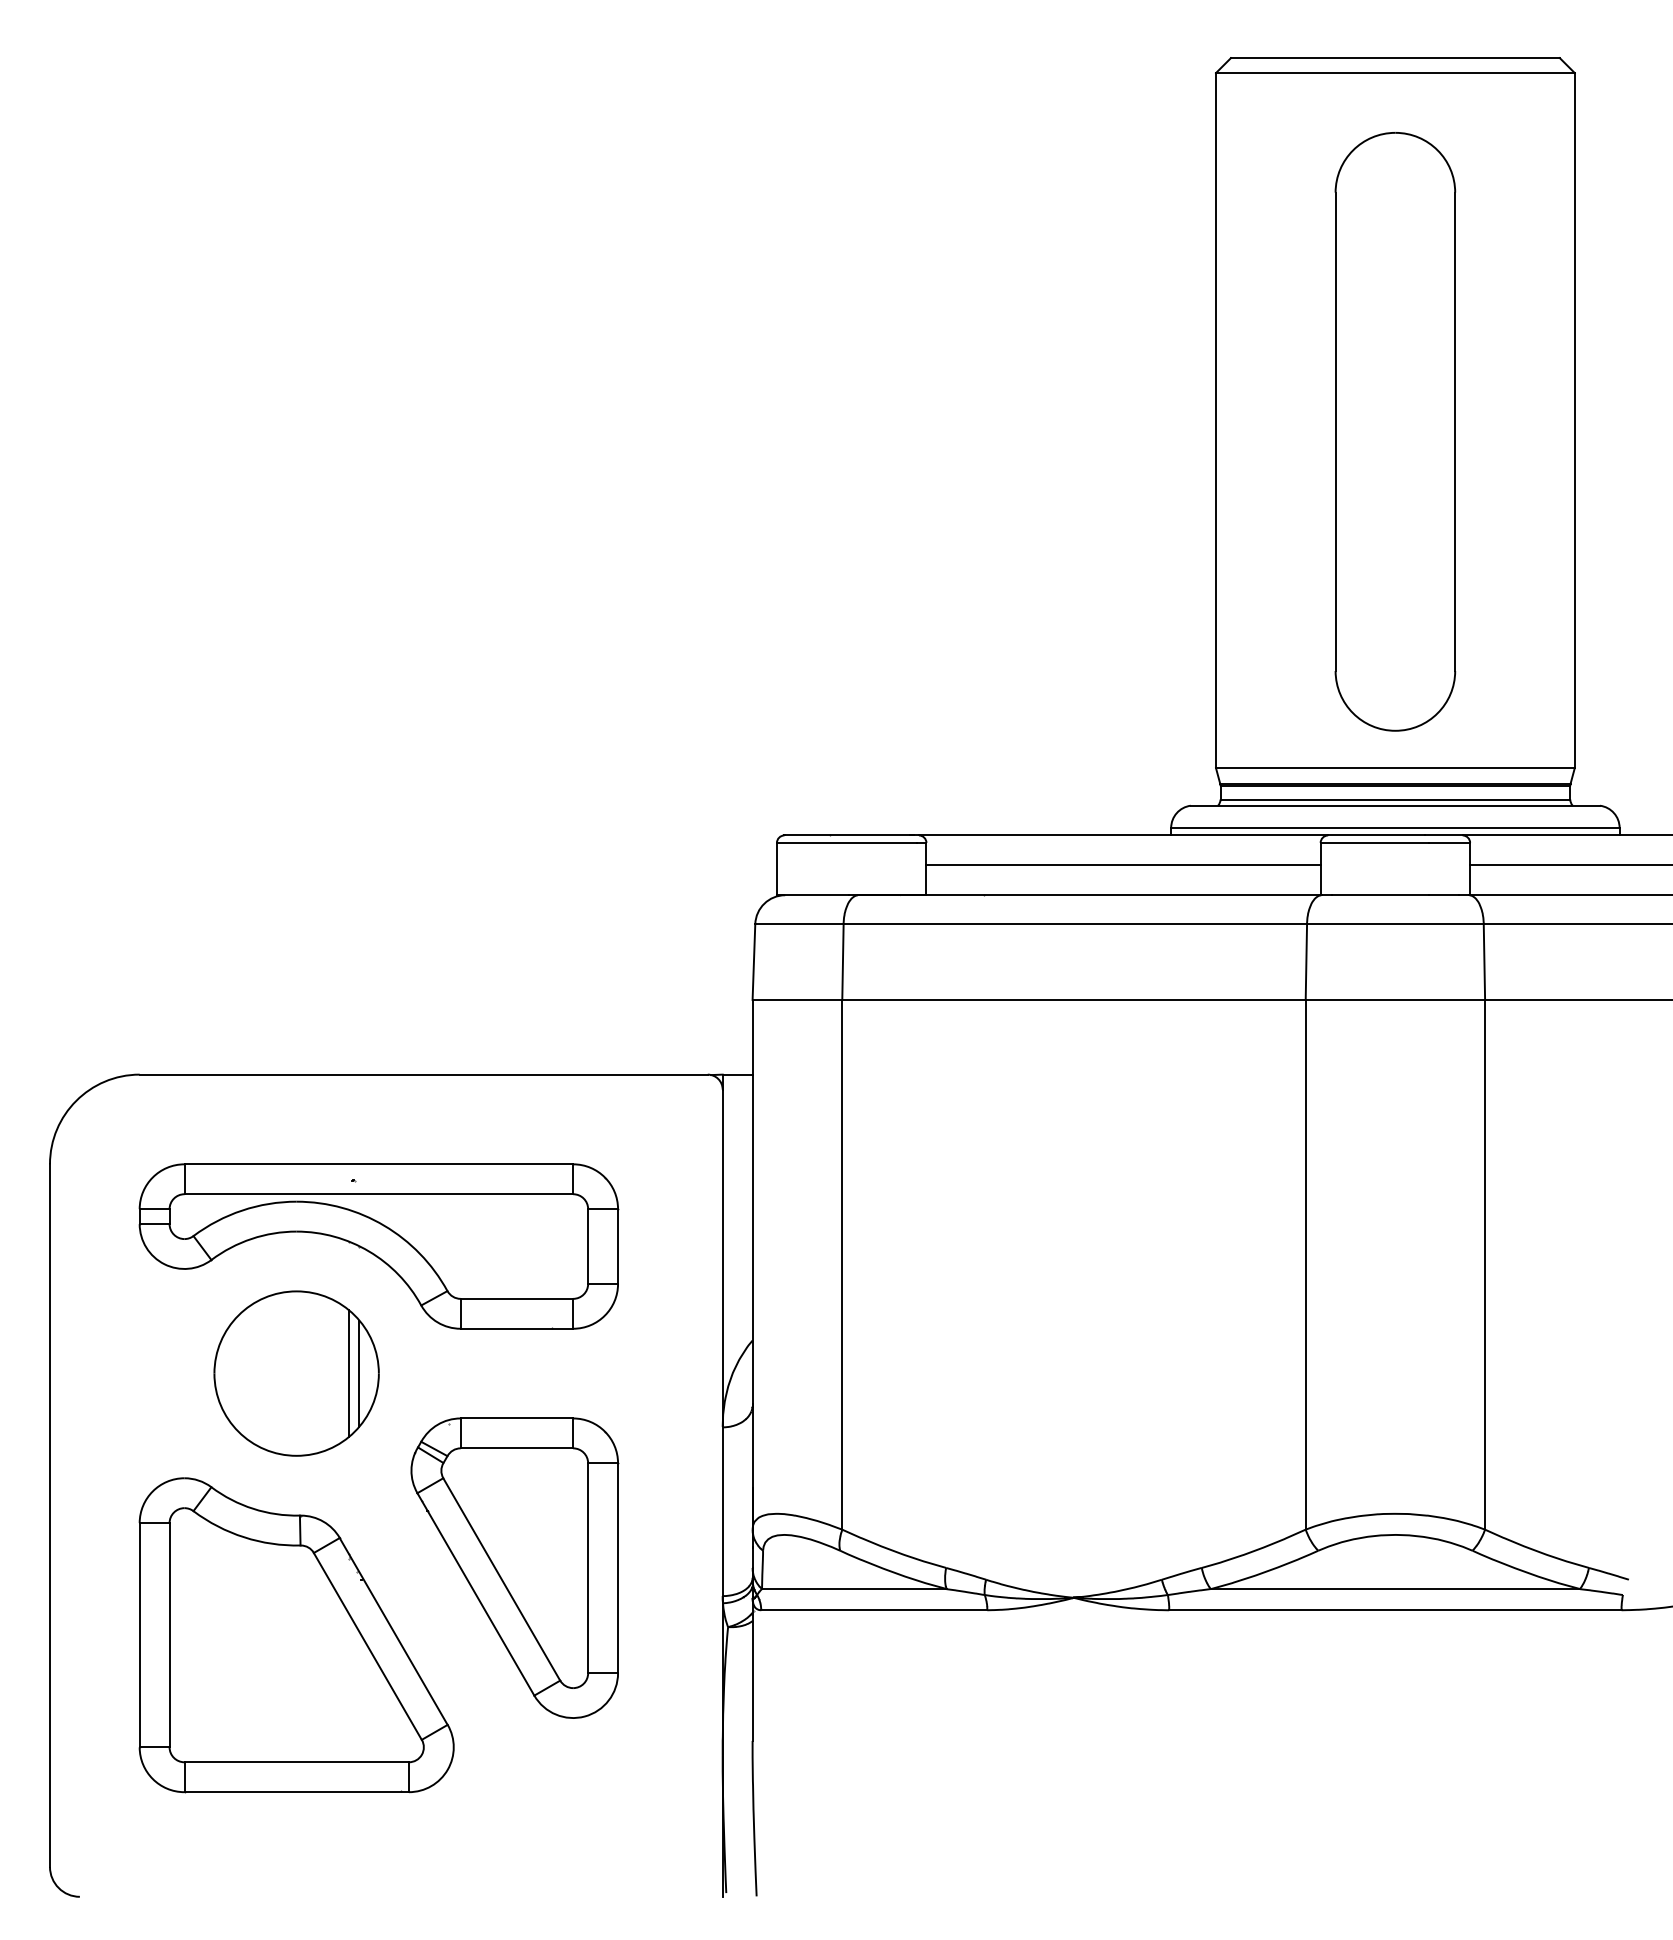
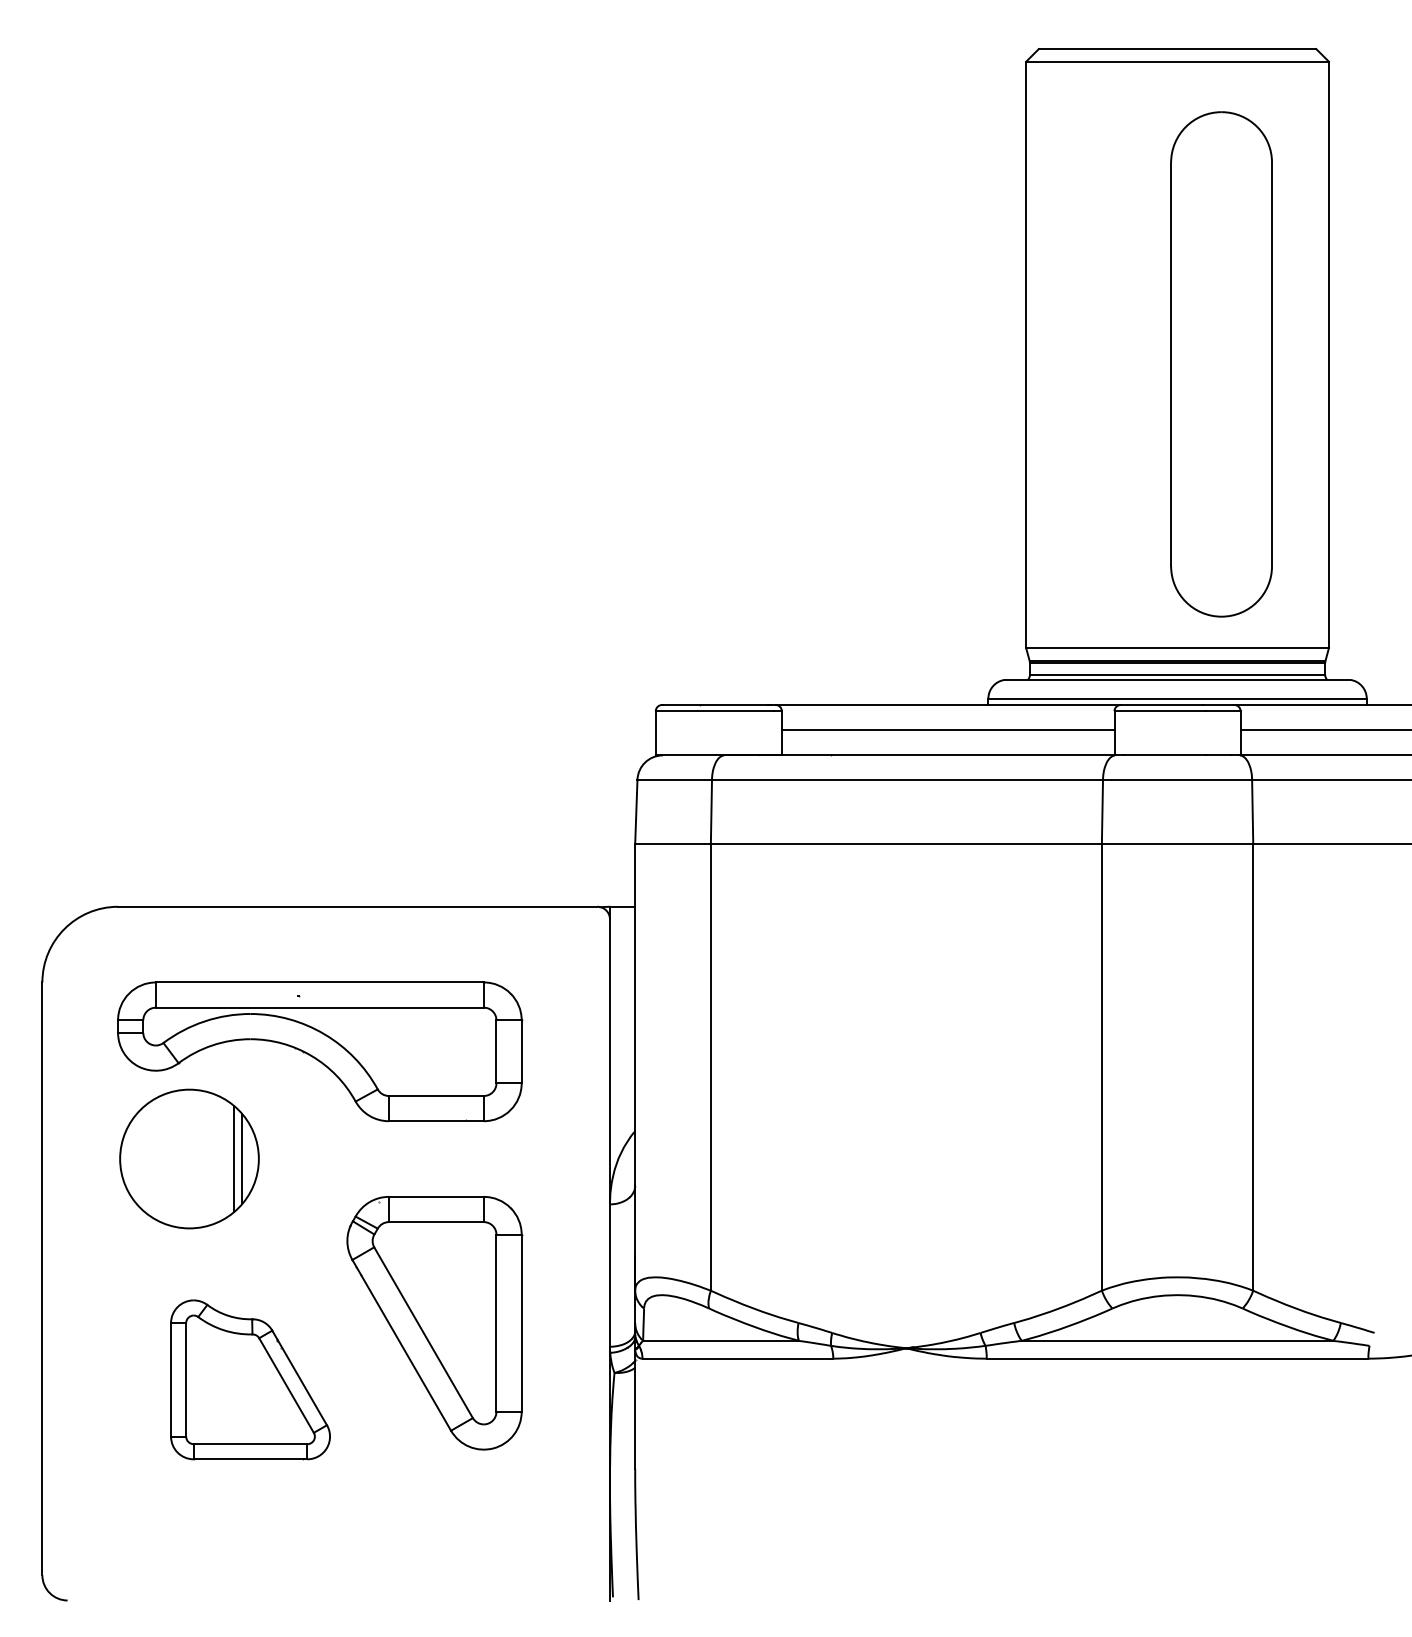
part: (1395, 431) -> (1221, 364), moved
part: (296, 1372) -> (189, 1158), moved
part: (296, 1634) -> (250, 1379), size x0.6

